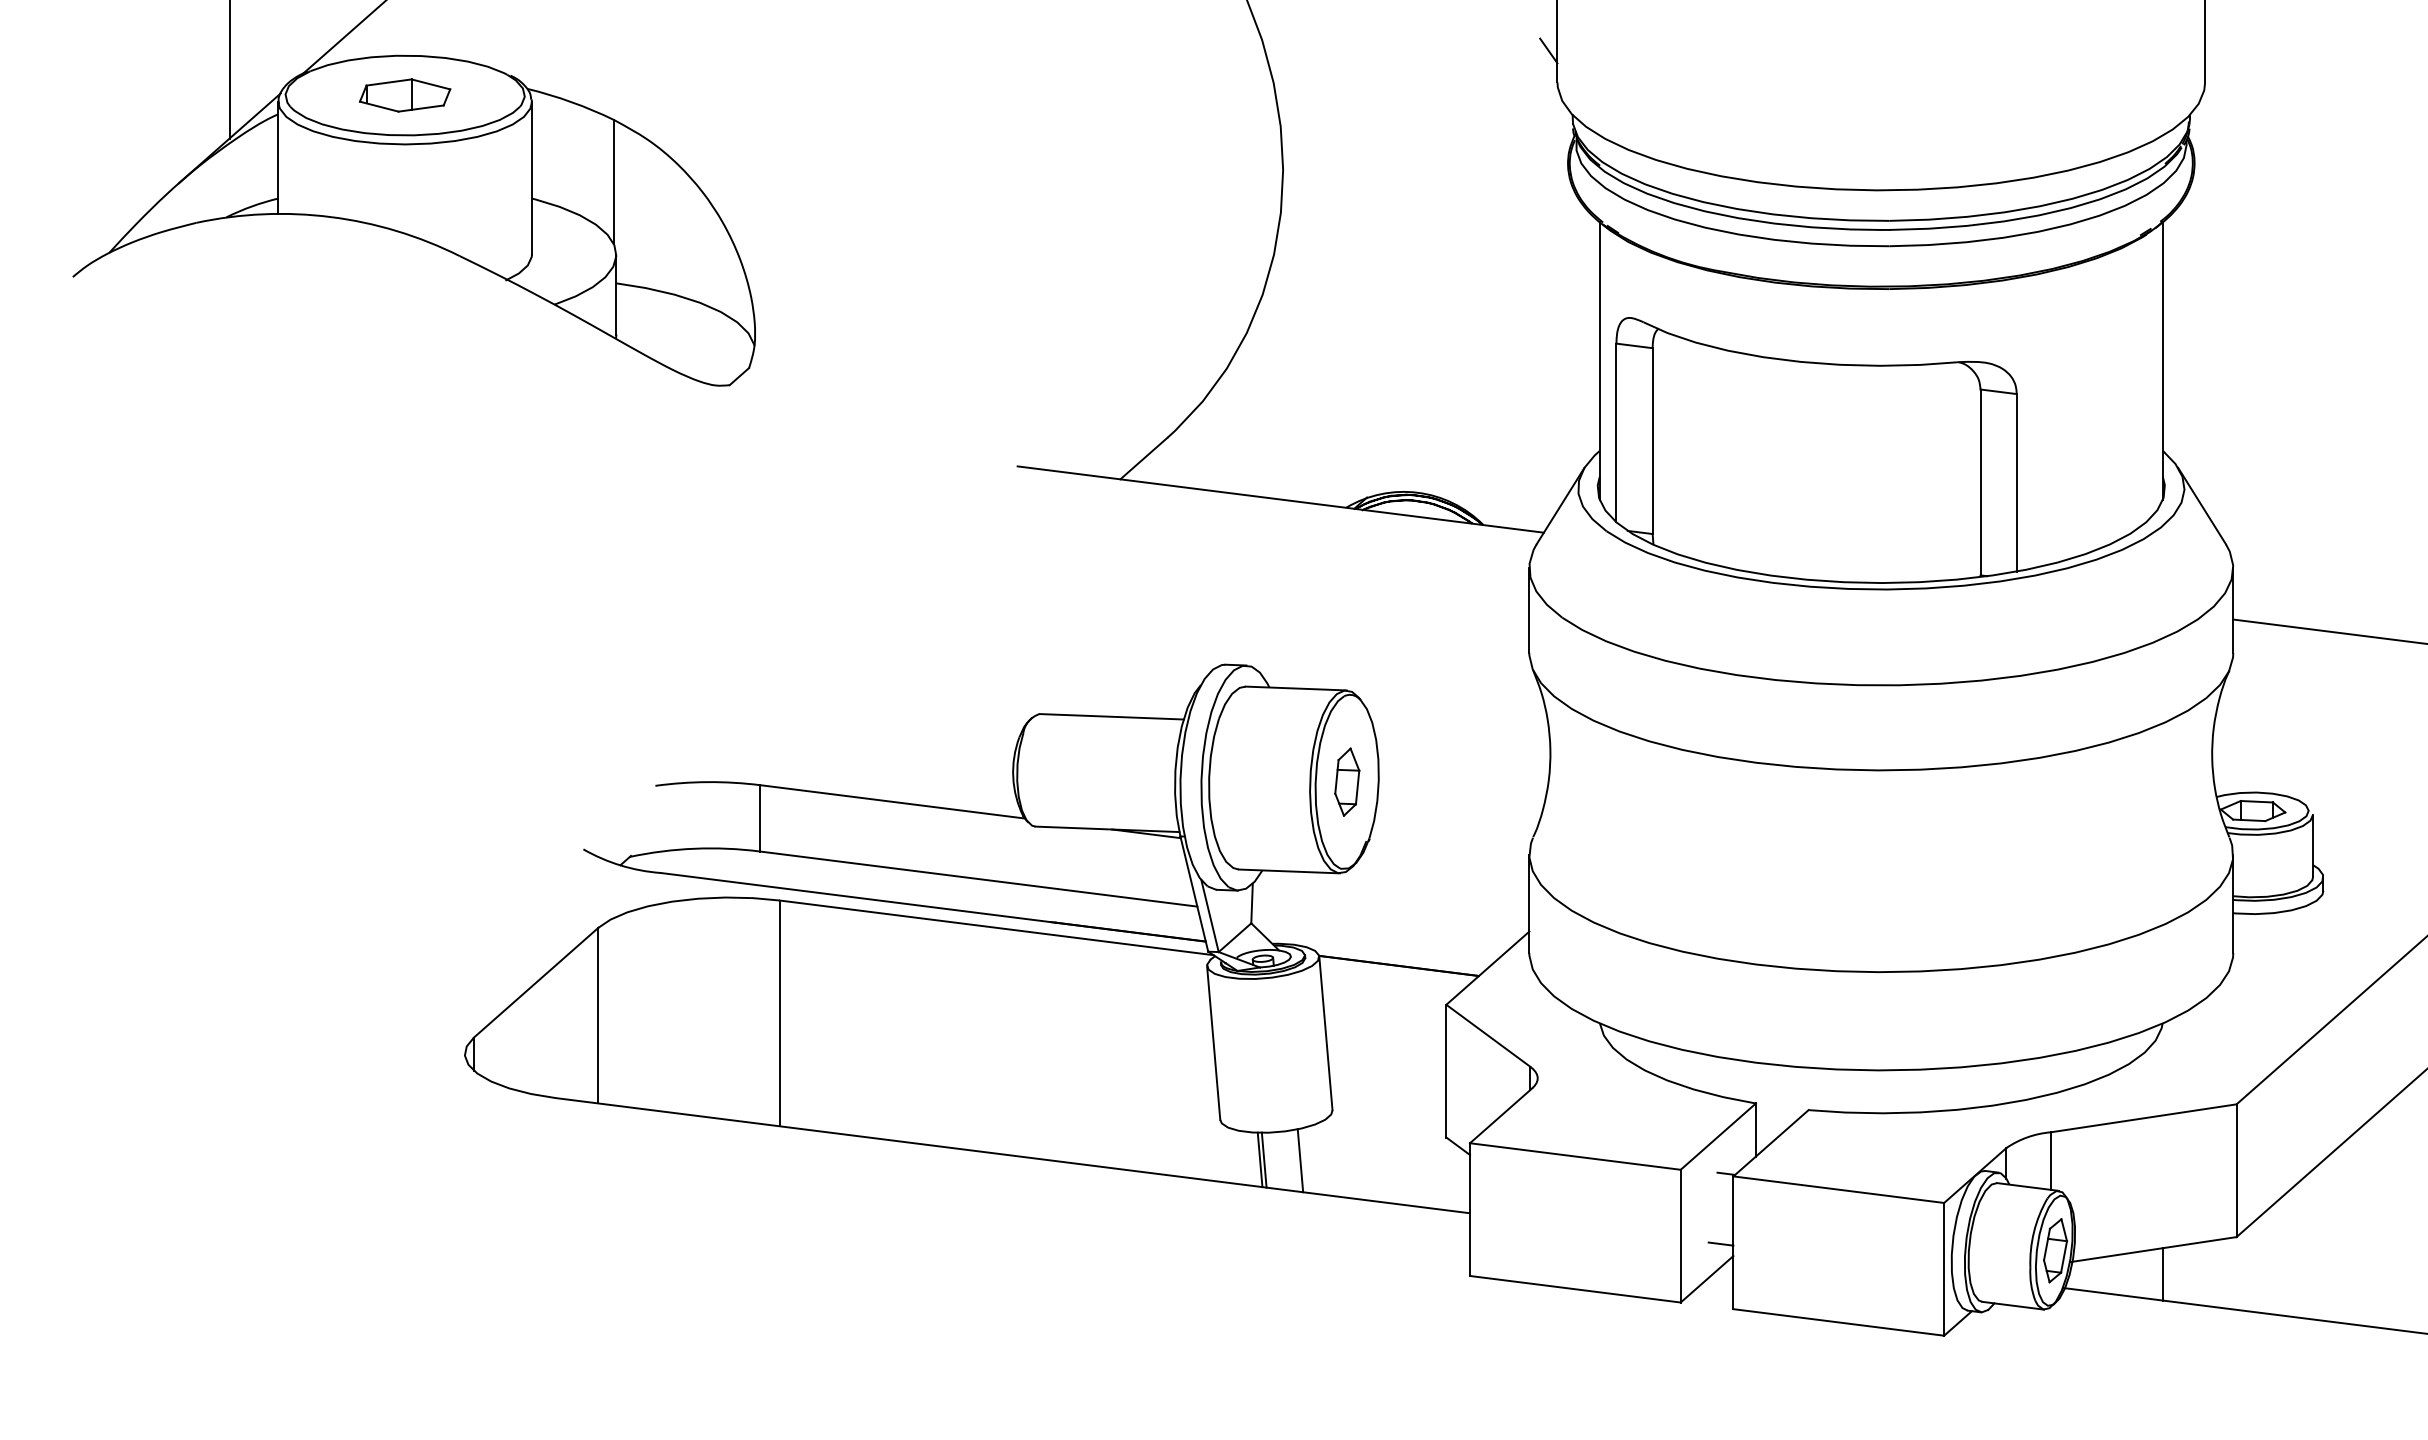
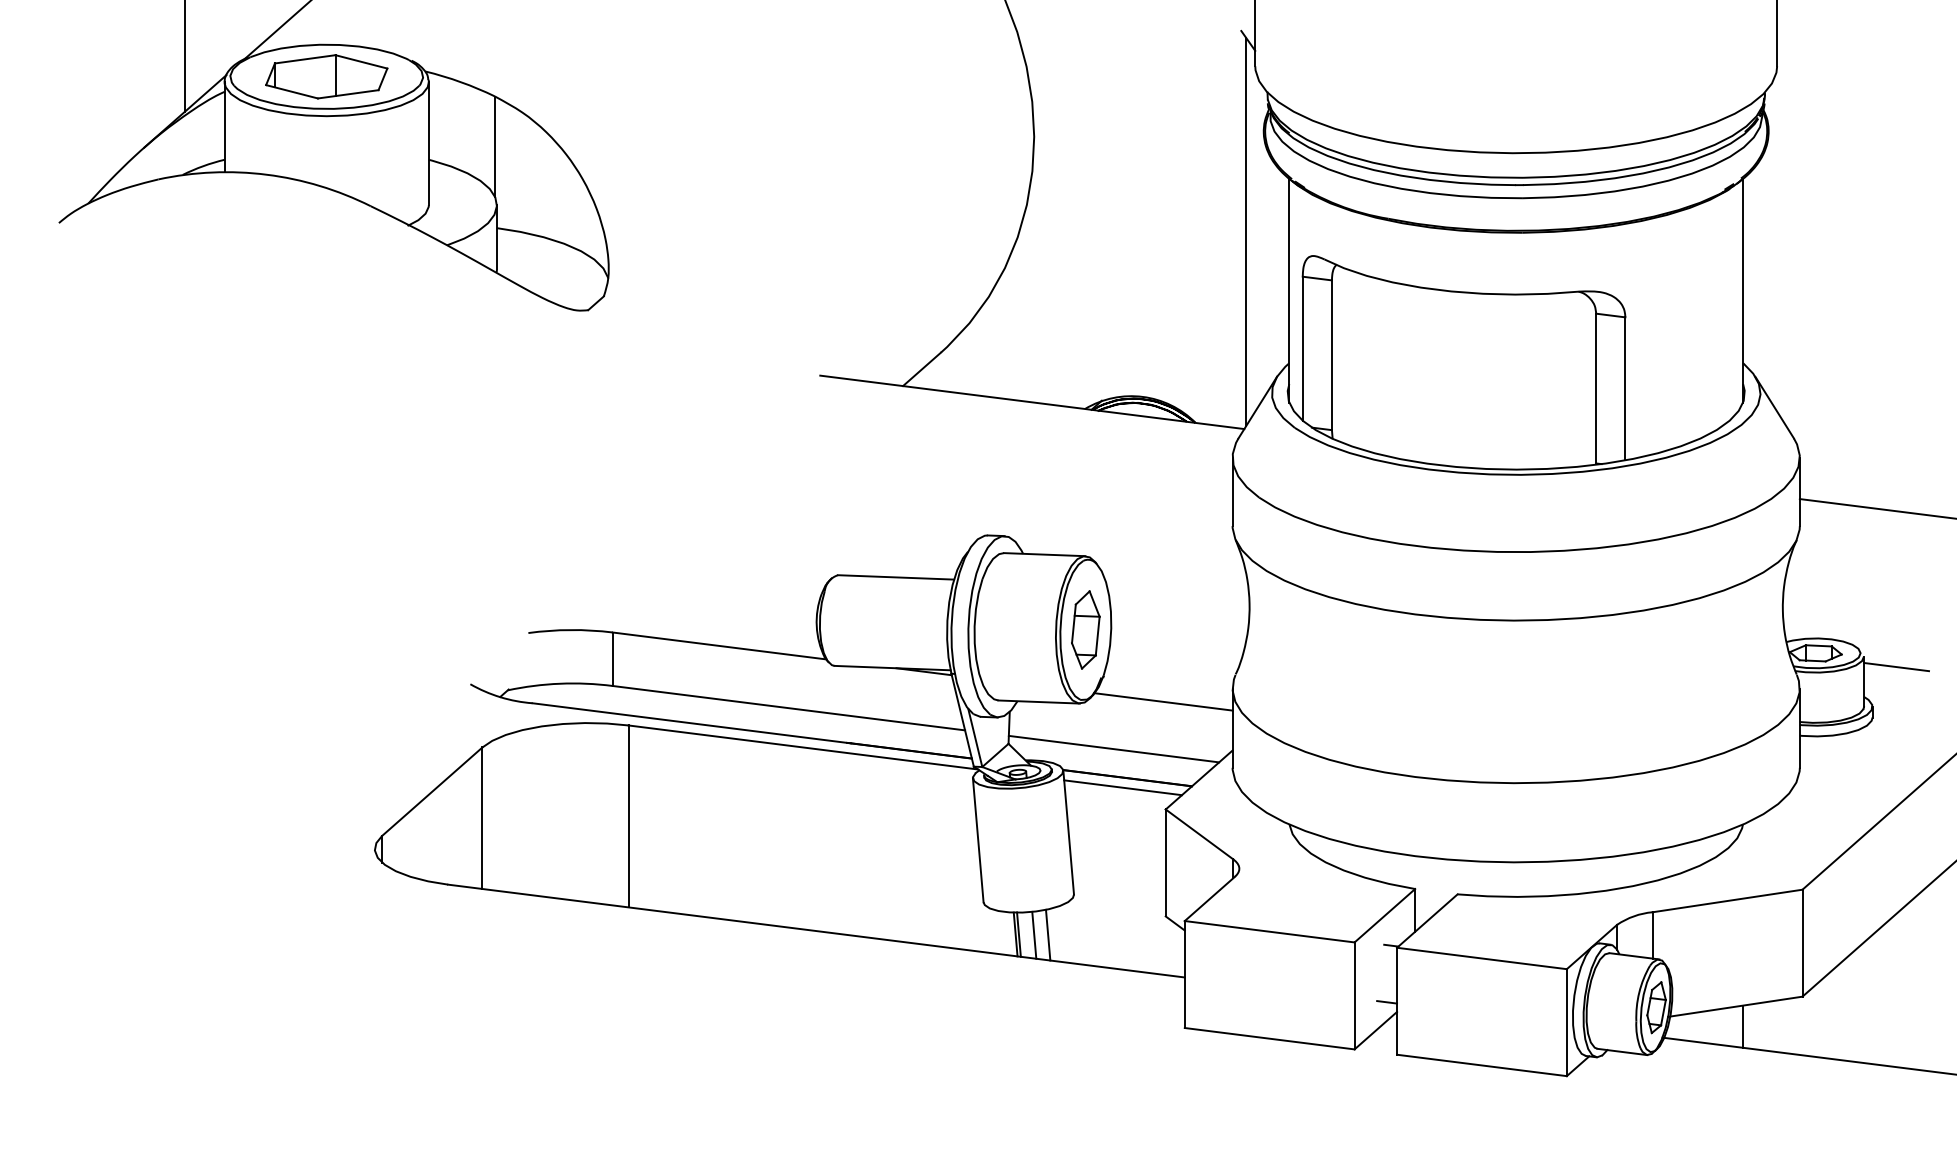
part: (404, 95) -> (326, 76), size x1.67
line: (1546, 287) -> (1246, 231), added
part: (1347, 782) -> (1086, 630), size x1.43
line: (2352, 827) -> (1895, 666), added
line: (1443, 871) -> (1163, 702), added
line: (1381, 929) -> (1113, 748), added
line: (1393, 977) -> (1123, 787), added
line: (1282, 1160) -> (1033, 934), added

